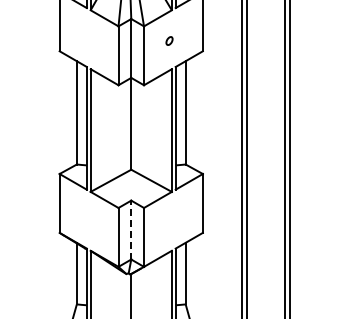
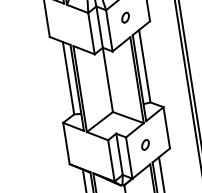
part: (169, 40) -> (125, 17), size x1.67
part: (169, 222) -> (145, 144), added
line: (131, 229) -> (119, 153), dashed -> solid

